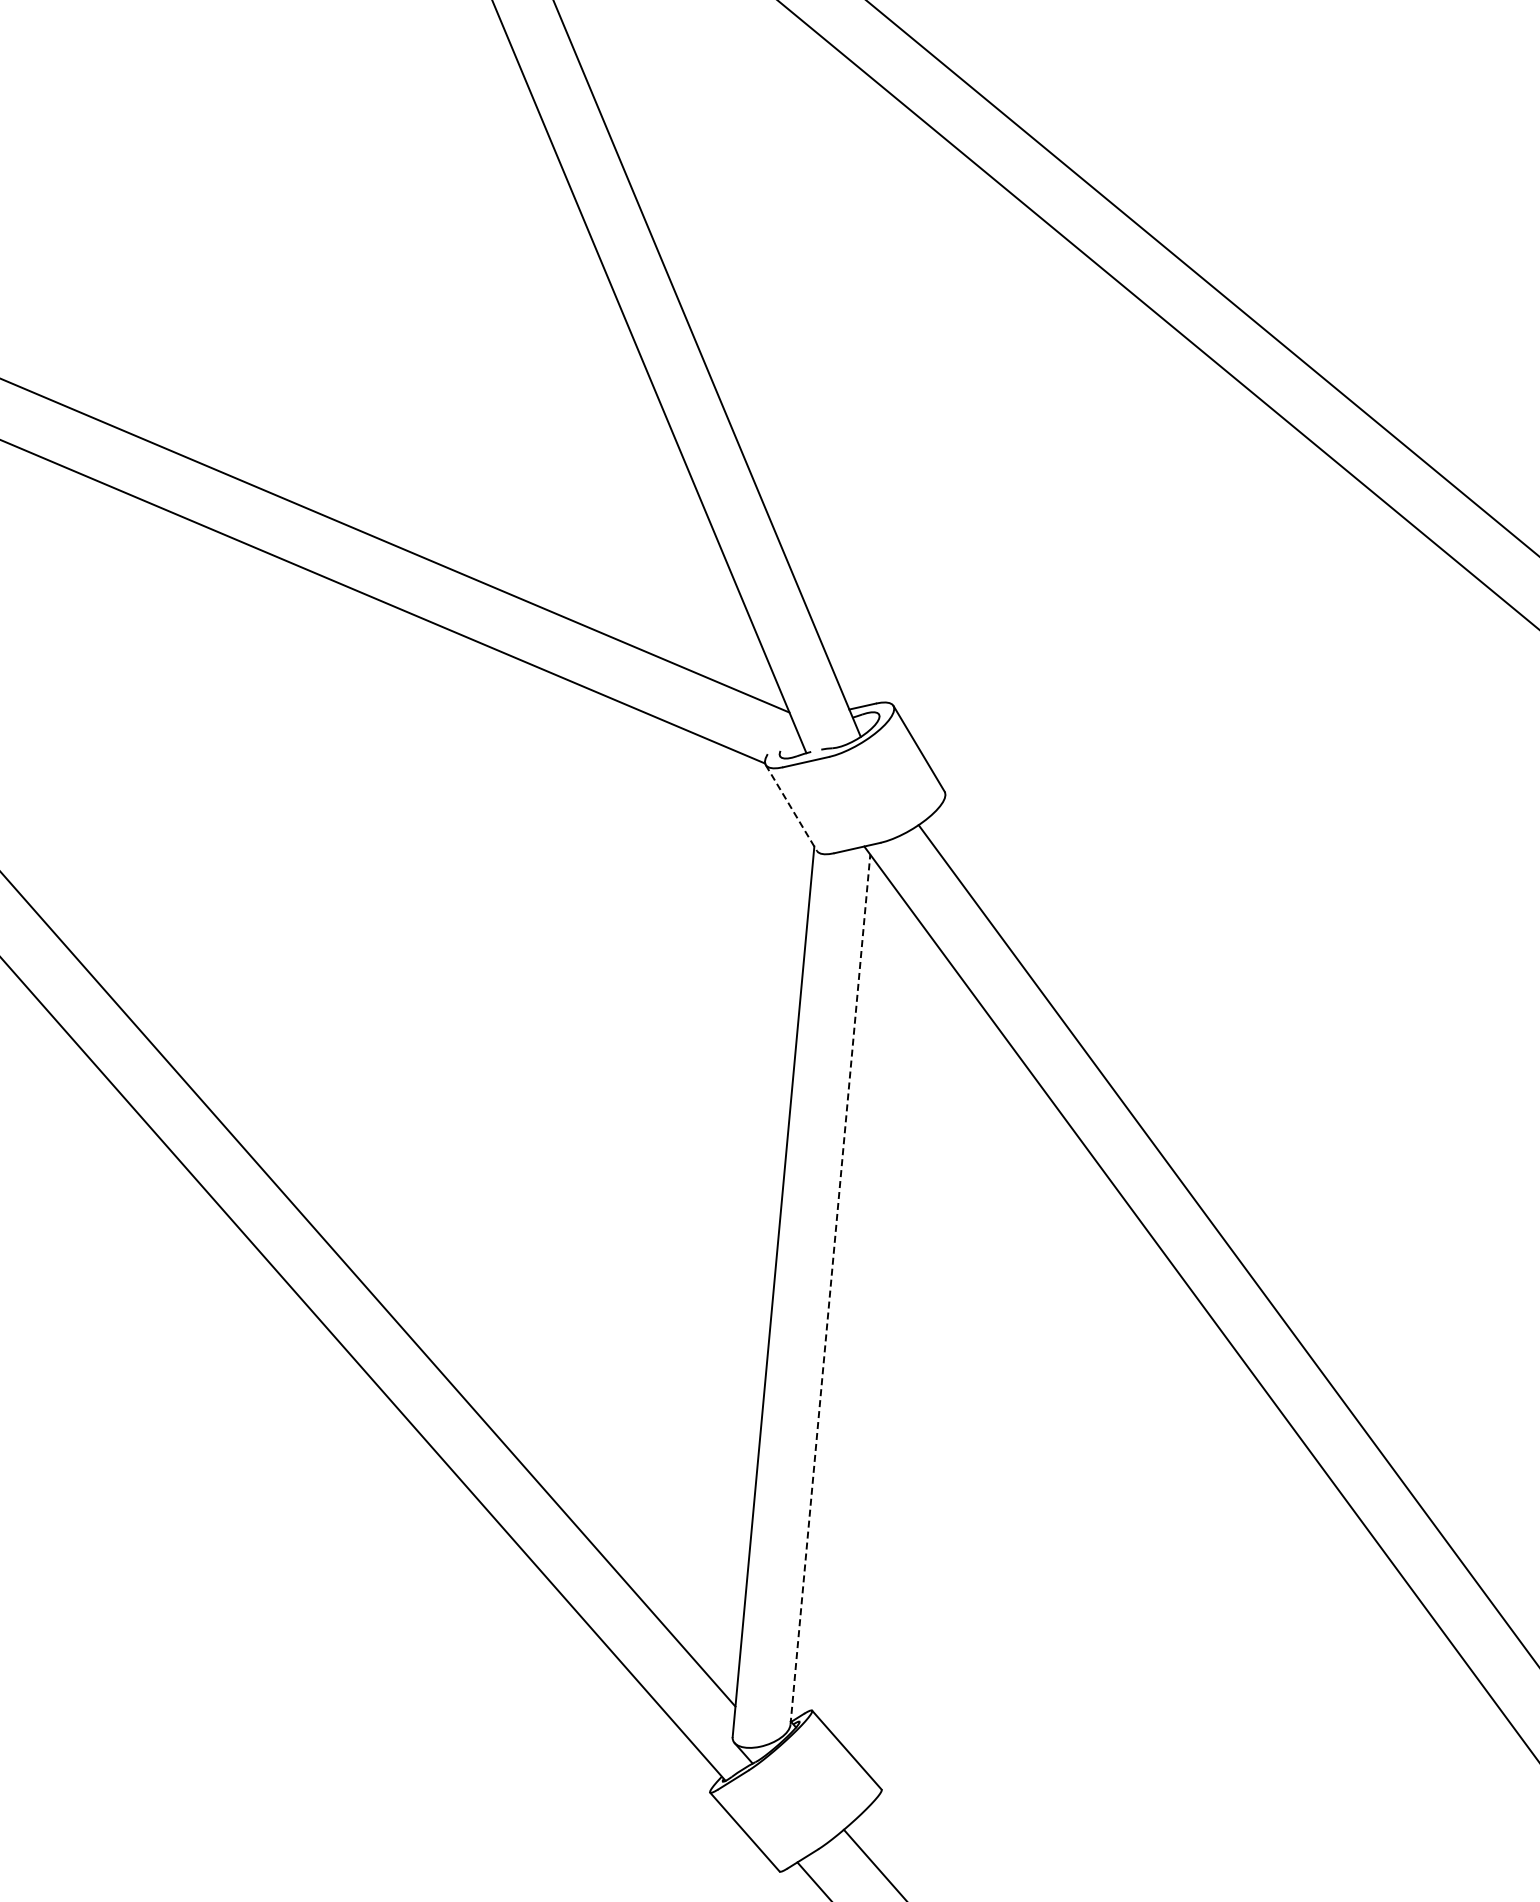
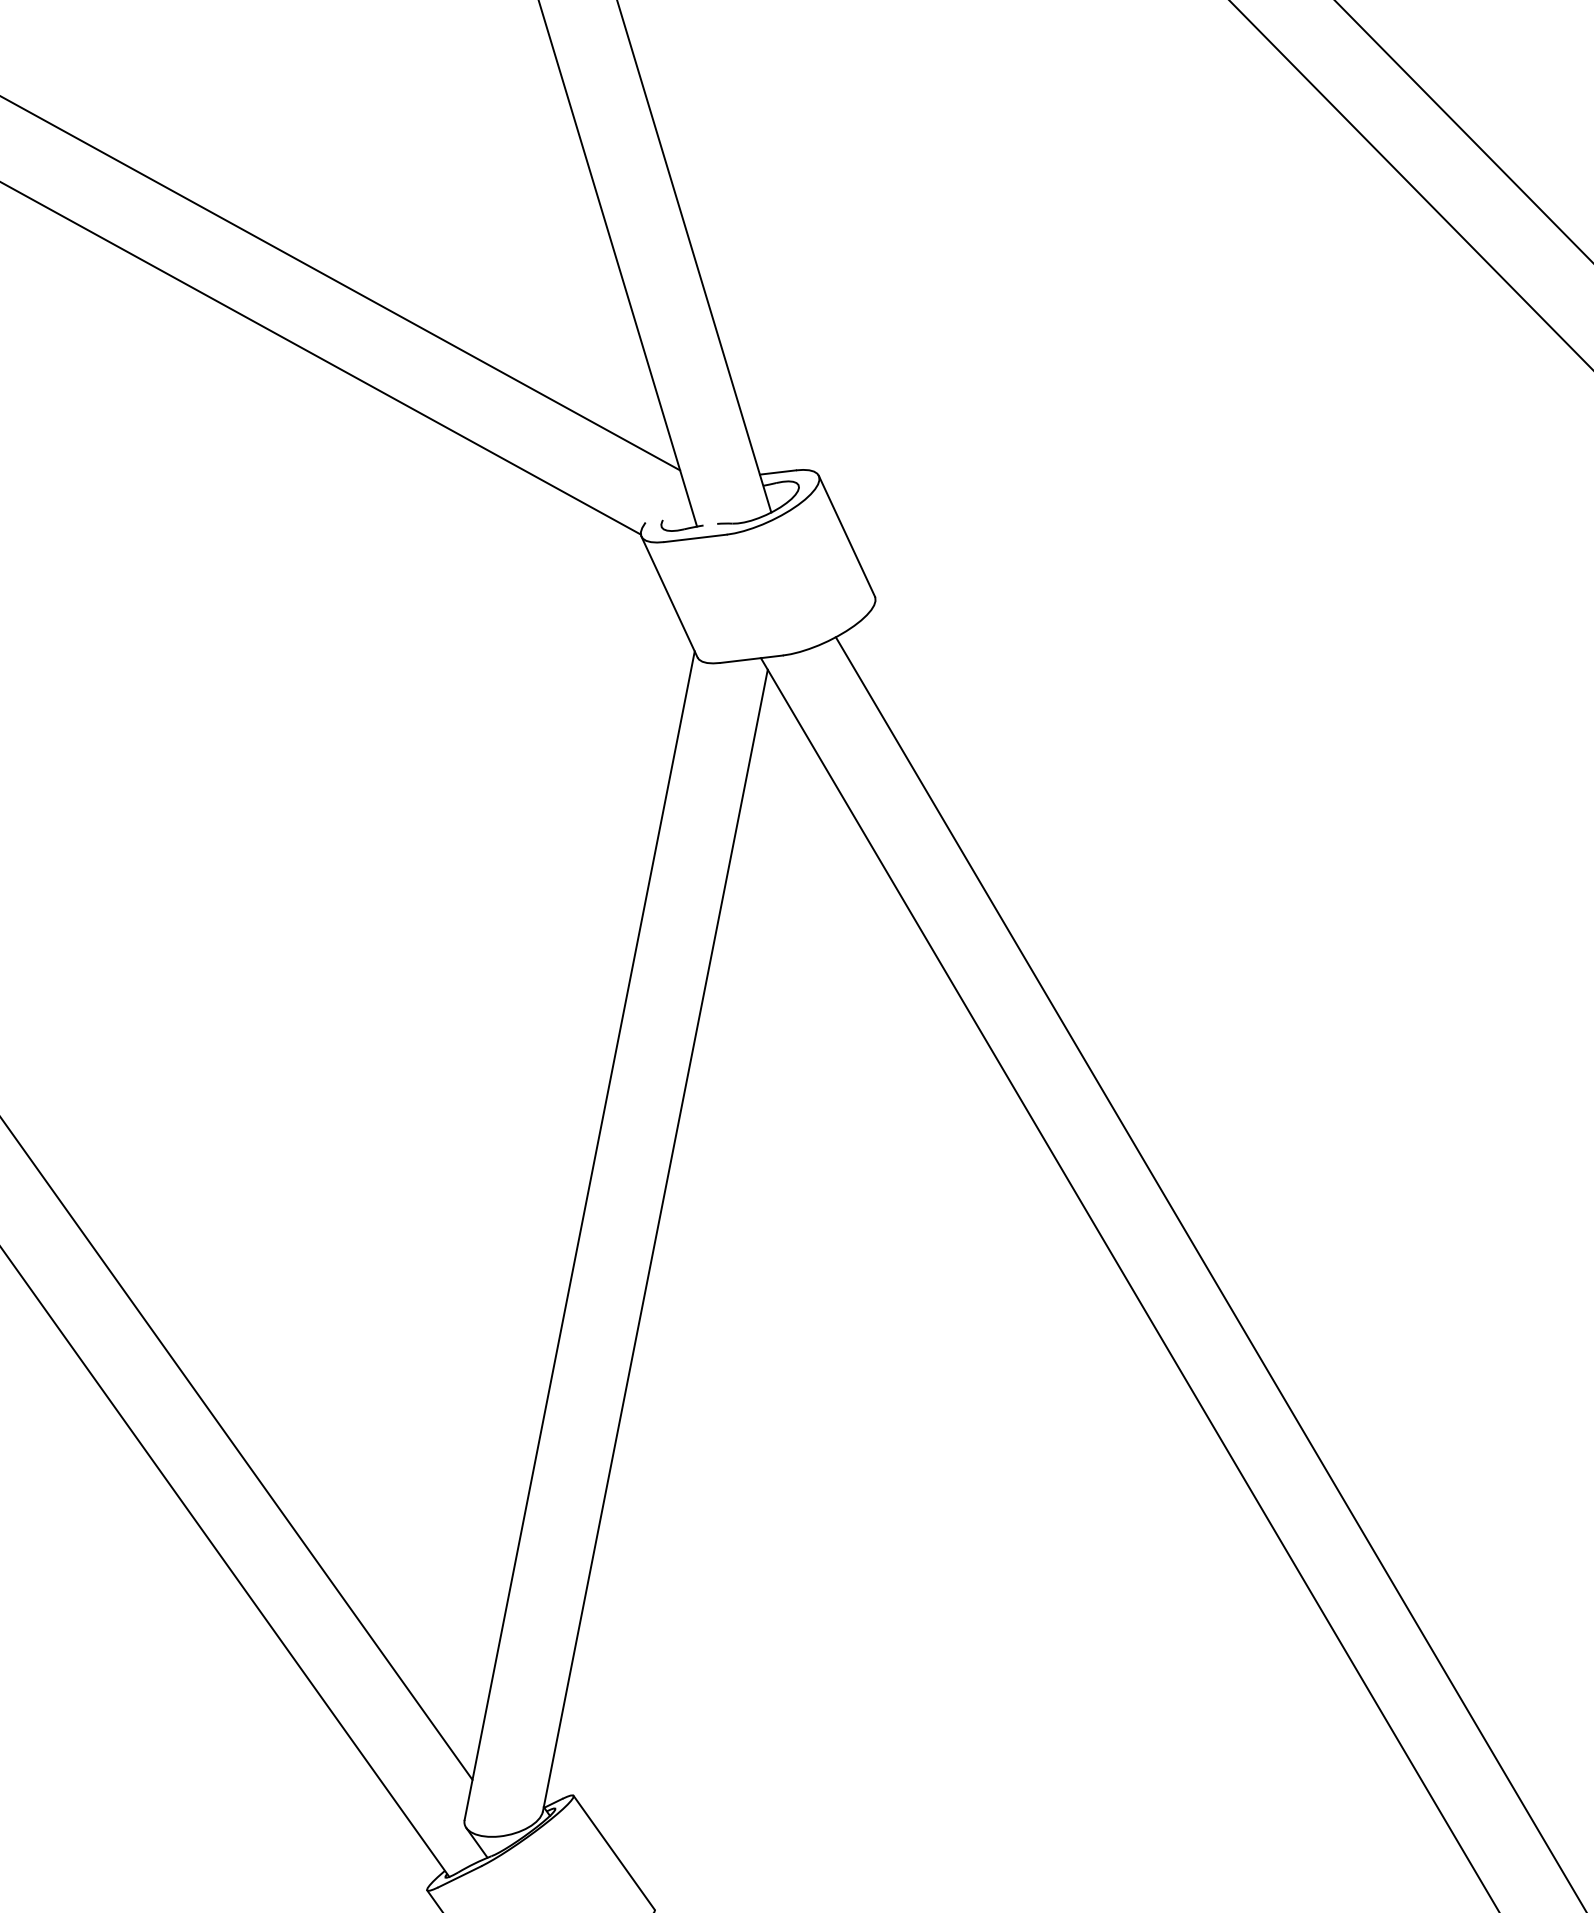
line: (791, 808) -> (669, 597), dashed -> solid
line: (830, 1289) -> (655, 1240), dashed -> solid

